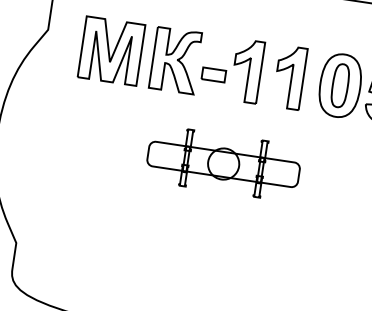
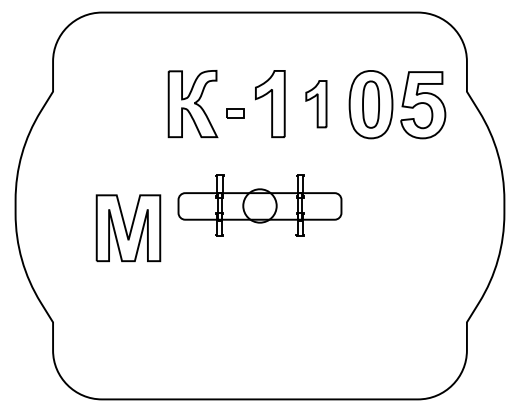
part: (111, 51) -> (128, 228), moved
part: (213, 75) -> (235, 113), size x0.7
part: (289, 78) -> (316, 104), size x0.7

